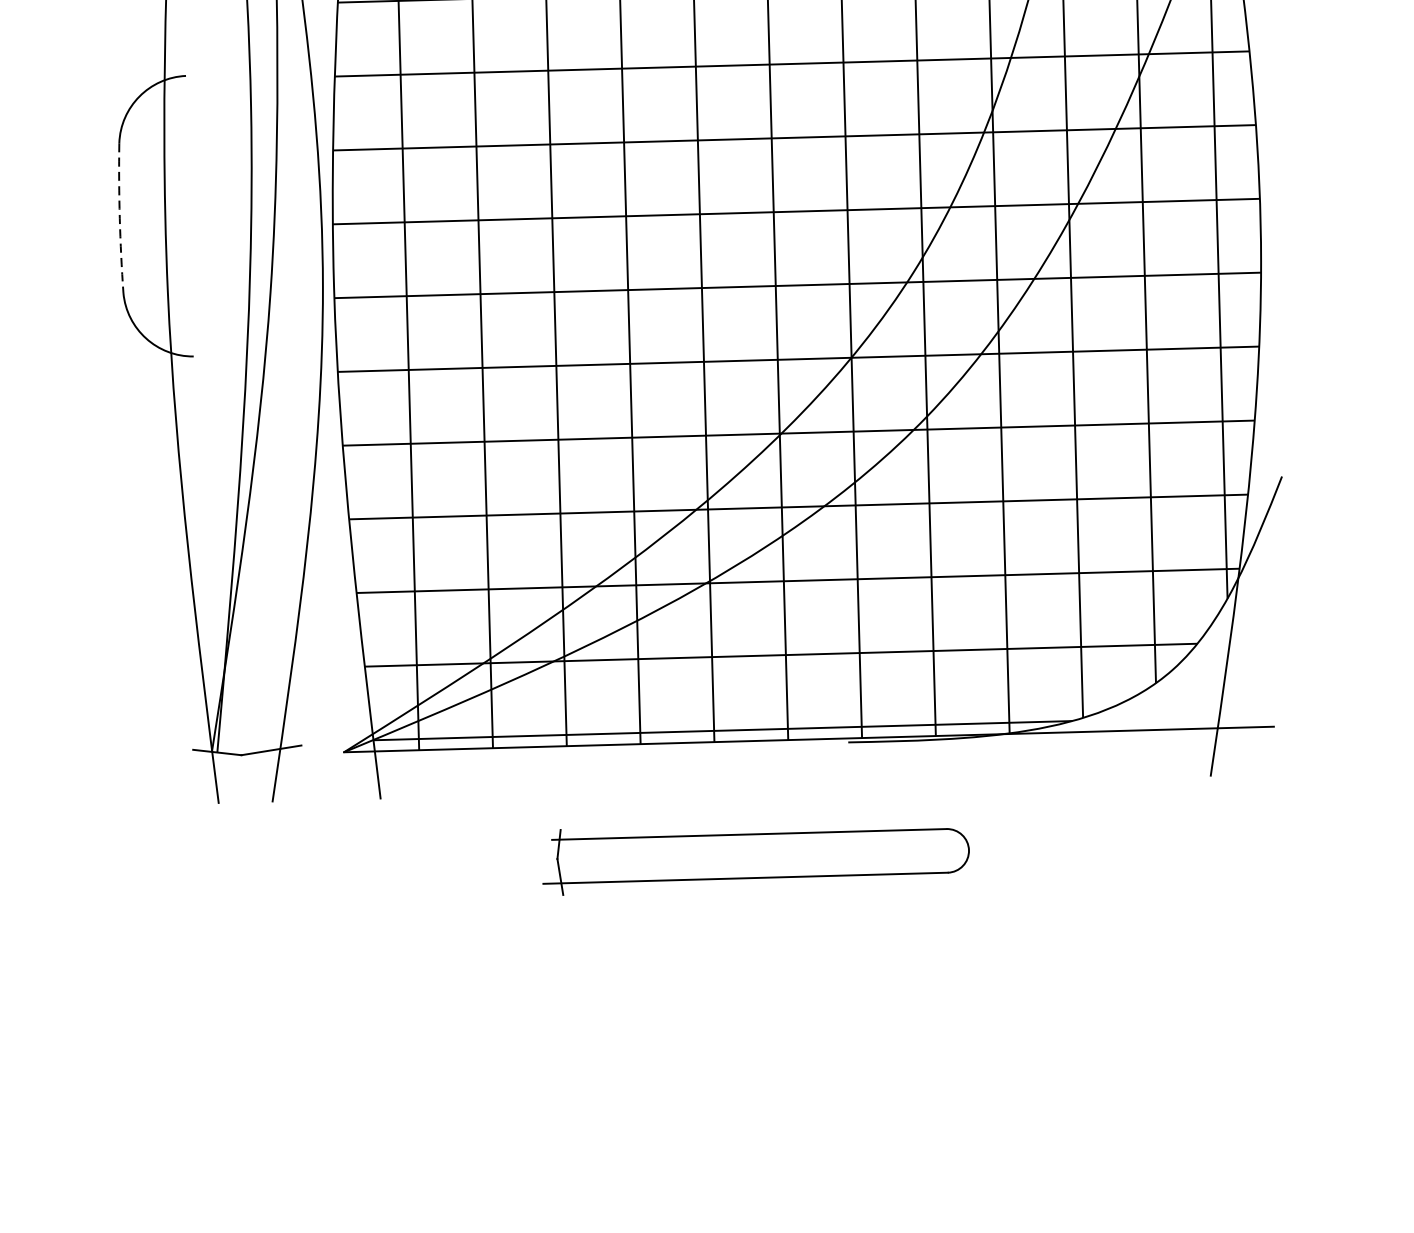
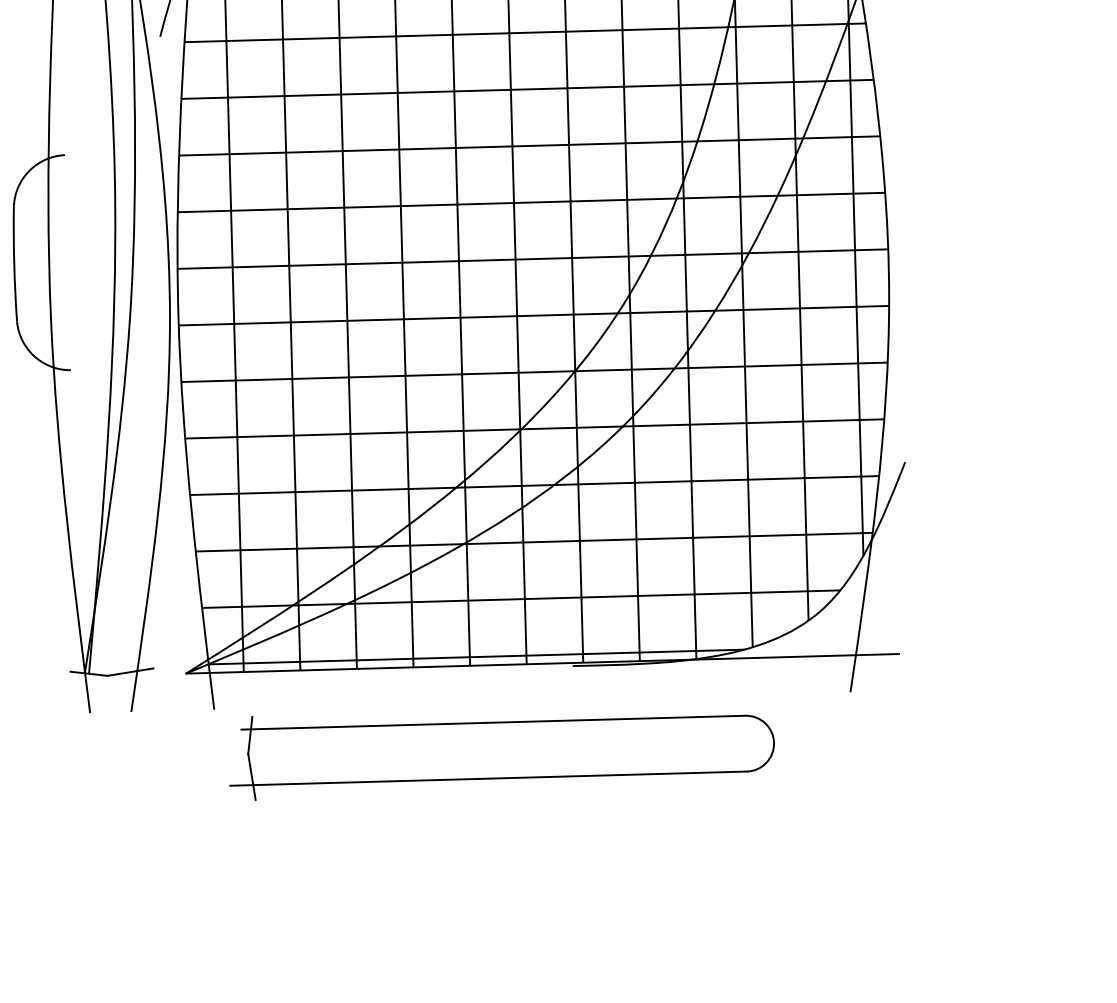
arc: (120, 218) -> (14, 264), dashed -> solid
part: (755, 861) -> (501, 757), size x1.67

